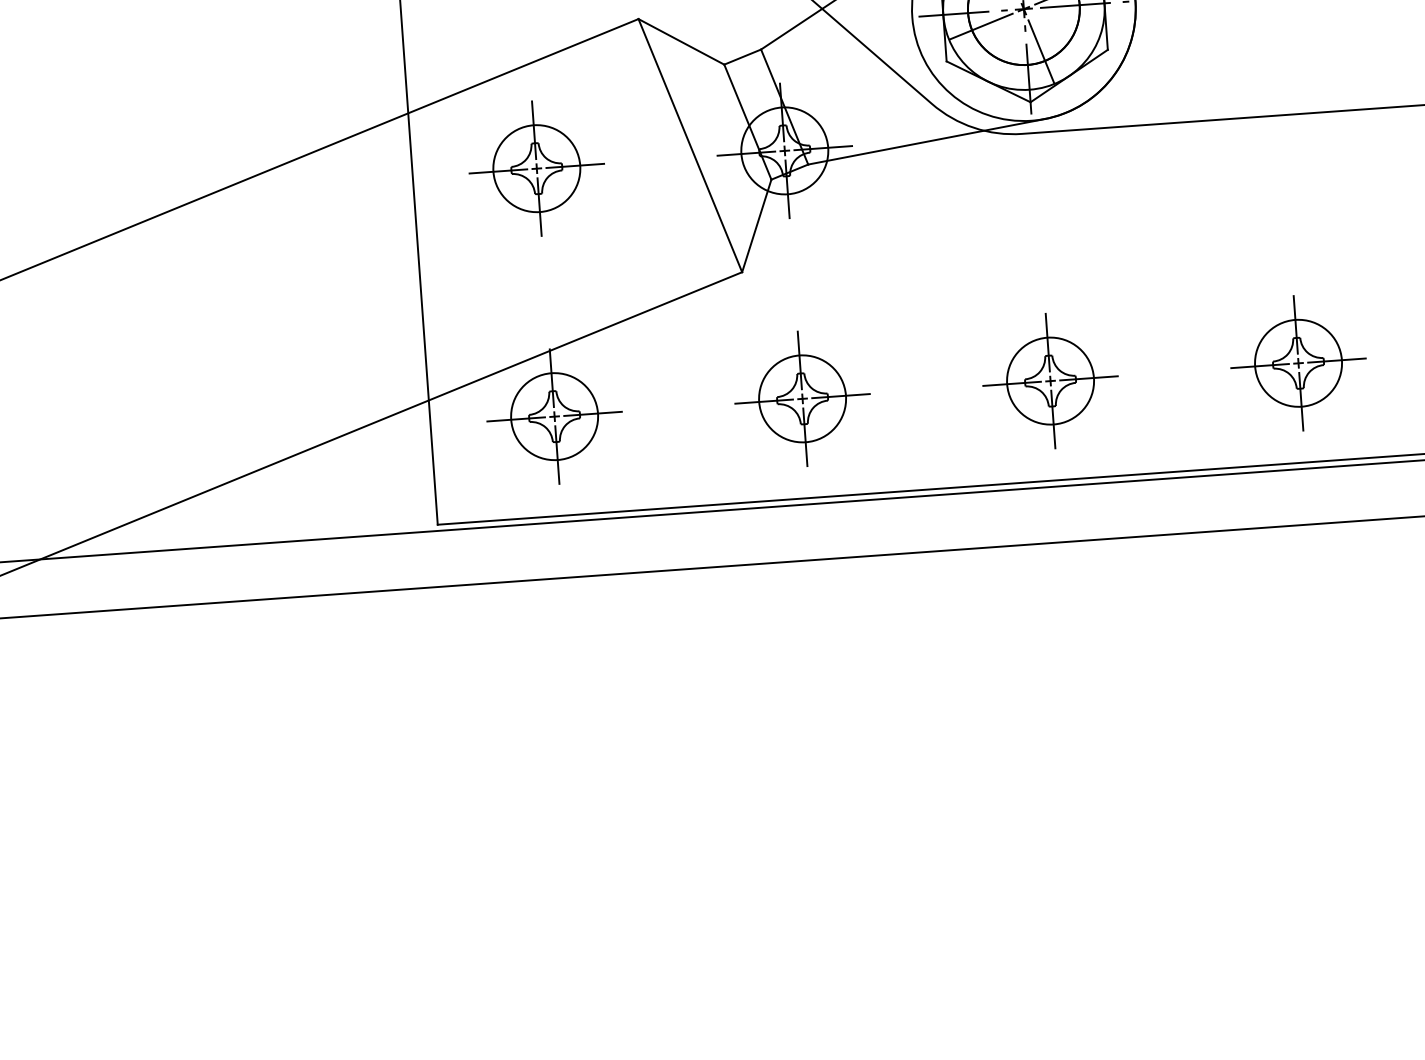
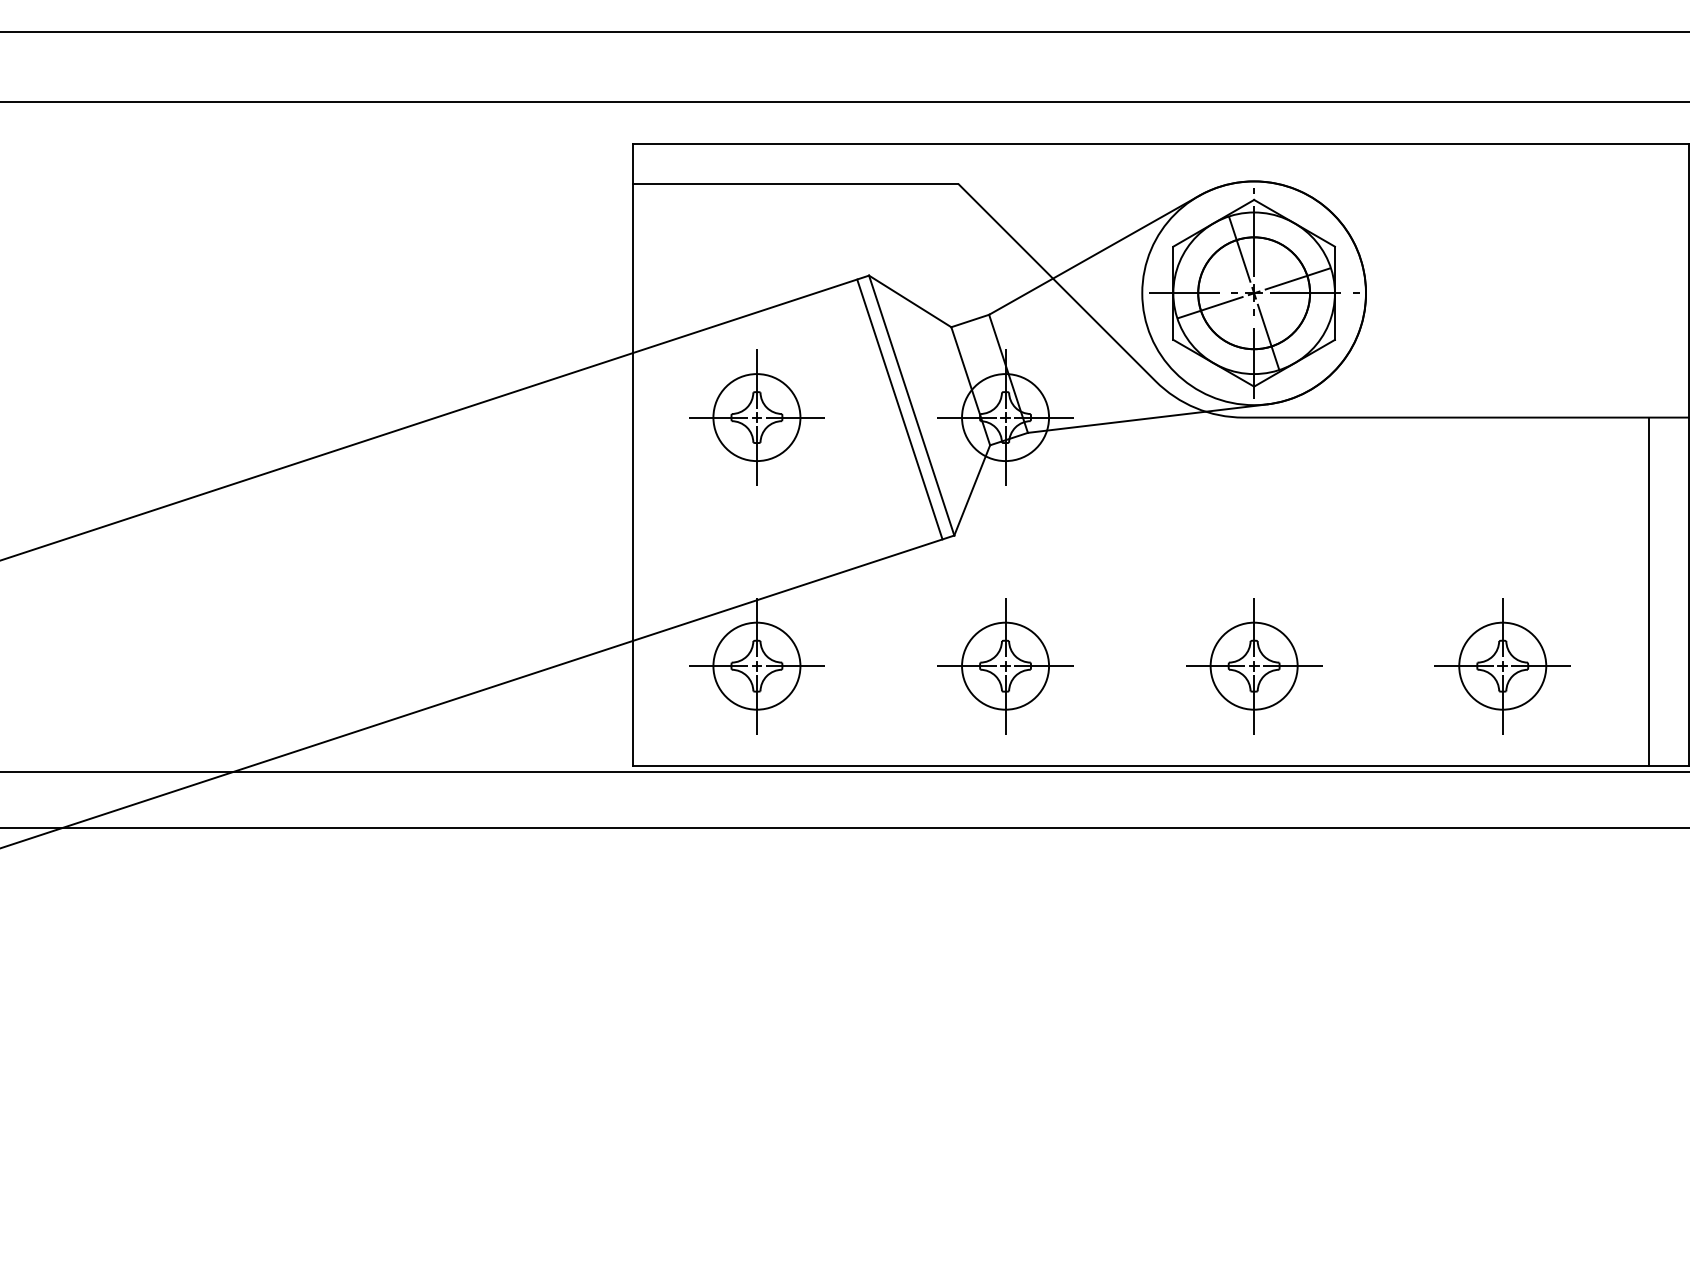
line: (678, 150) -> (899, 409), added

